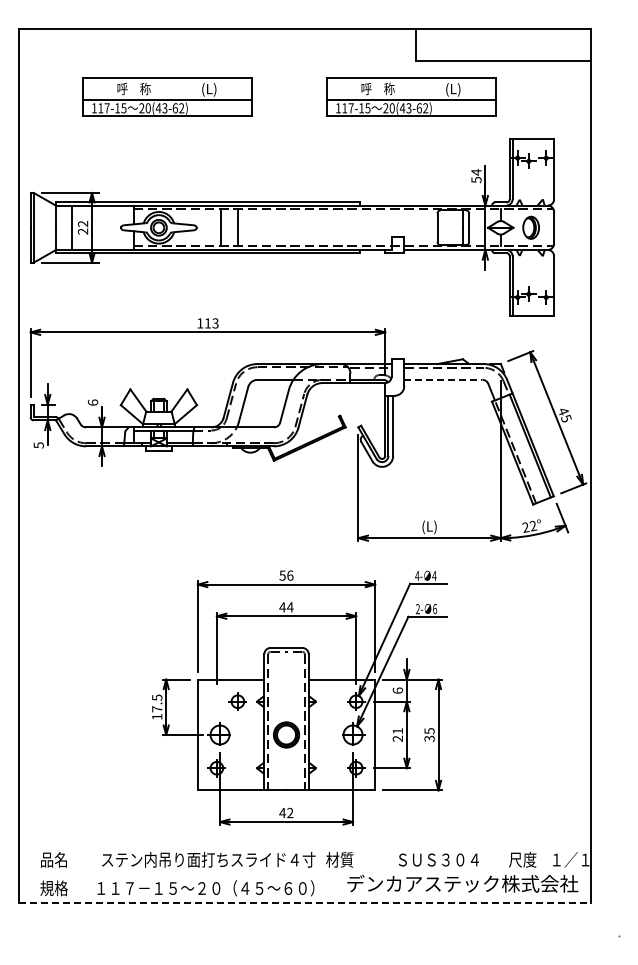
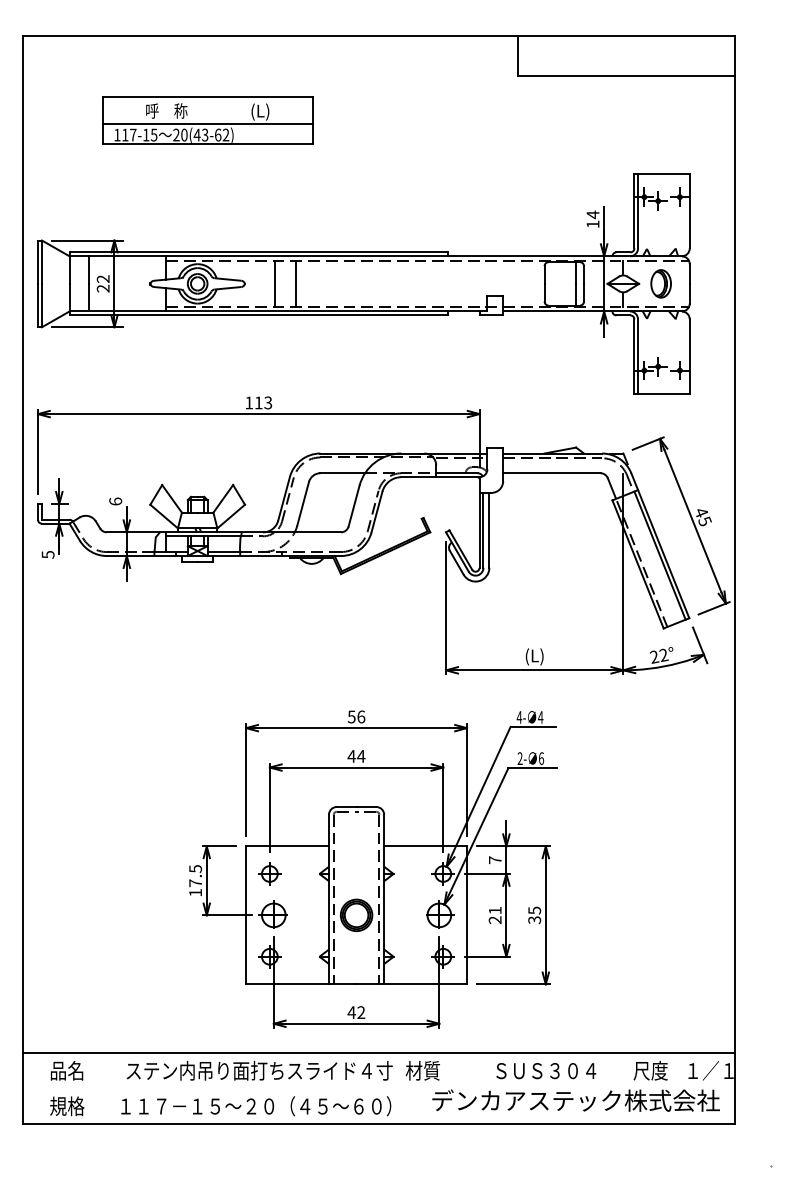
part: (411, 96) -> (512, 120), removed
text: (476, 180) -> (593, 224), 54 -> 14
line: (443, 379) -> (552, 472), dashed -> solid
text: (397, 690) -> (494, 859), 6 -> 7
part: (237, 701) -> (269, 873), moved
line: (304, 845) -> (378, 1052), added
line: (304, 902) -> (378, 1123), dashed -> solid

